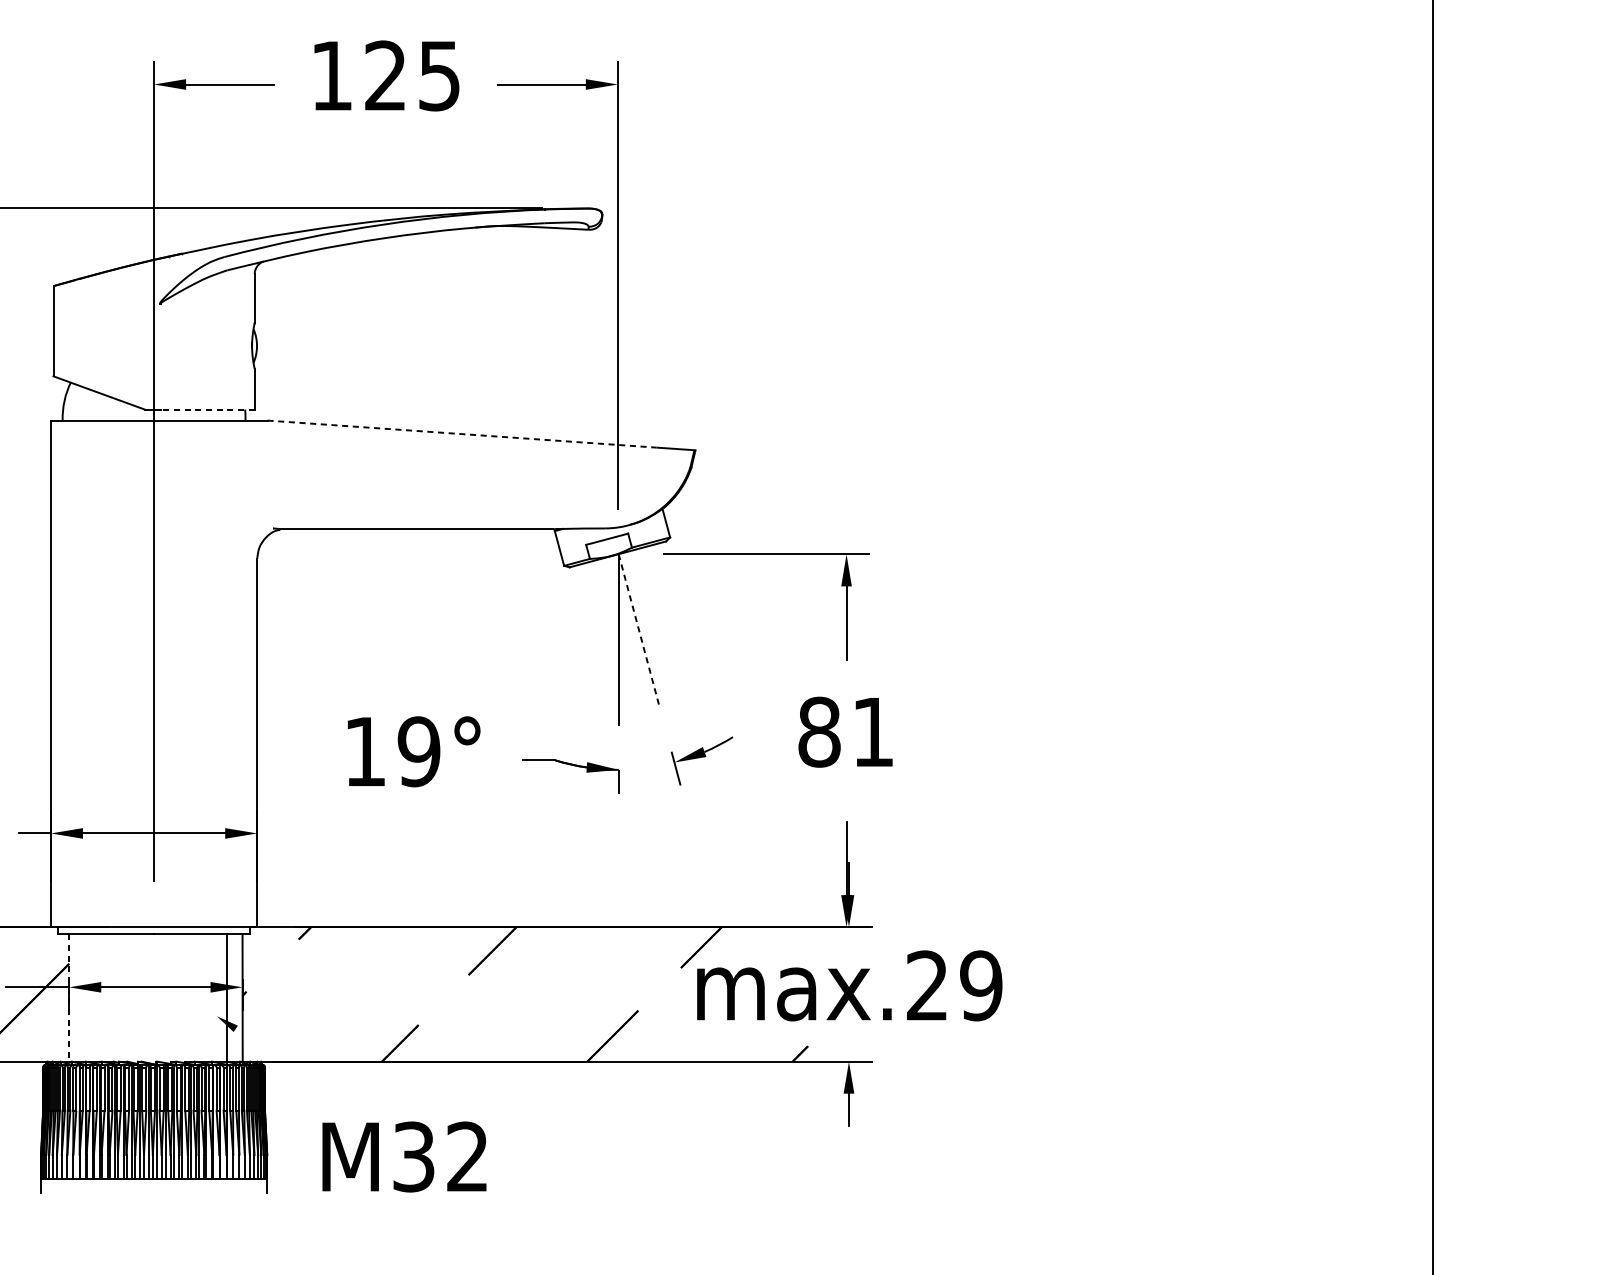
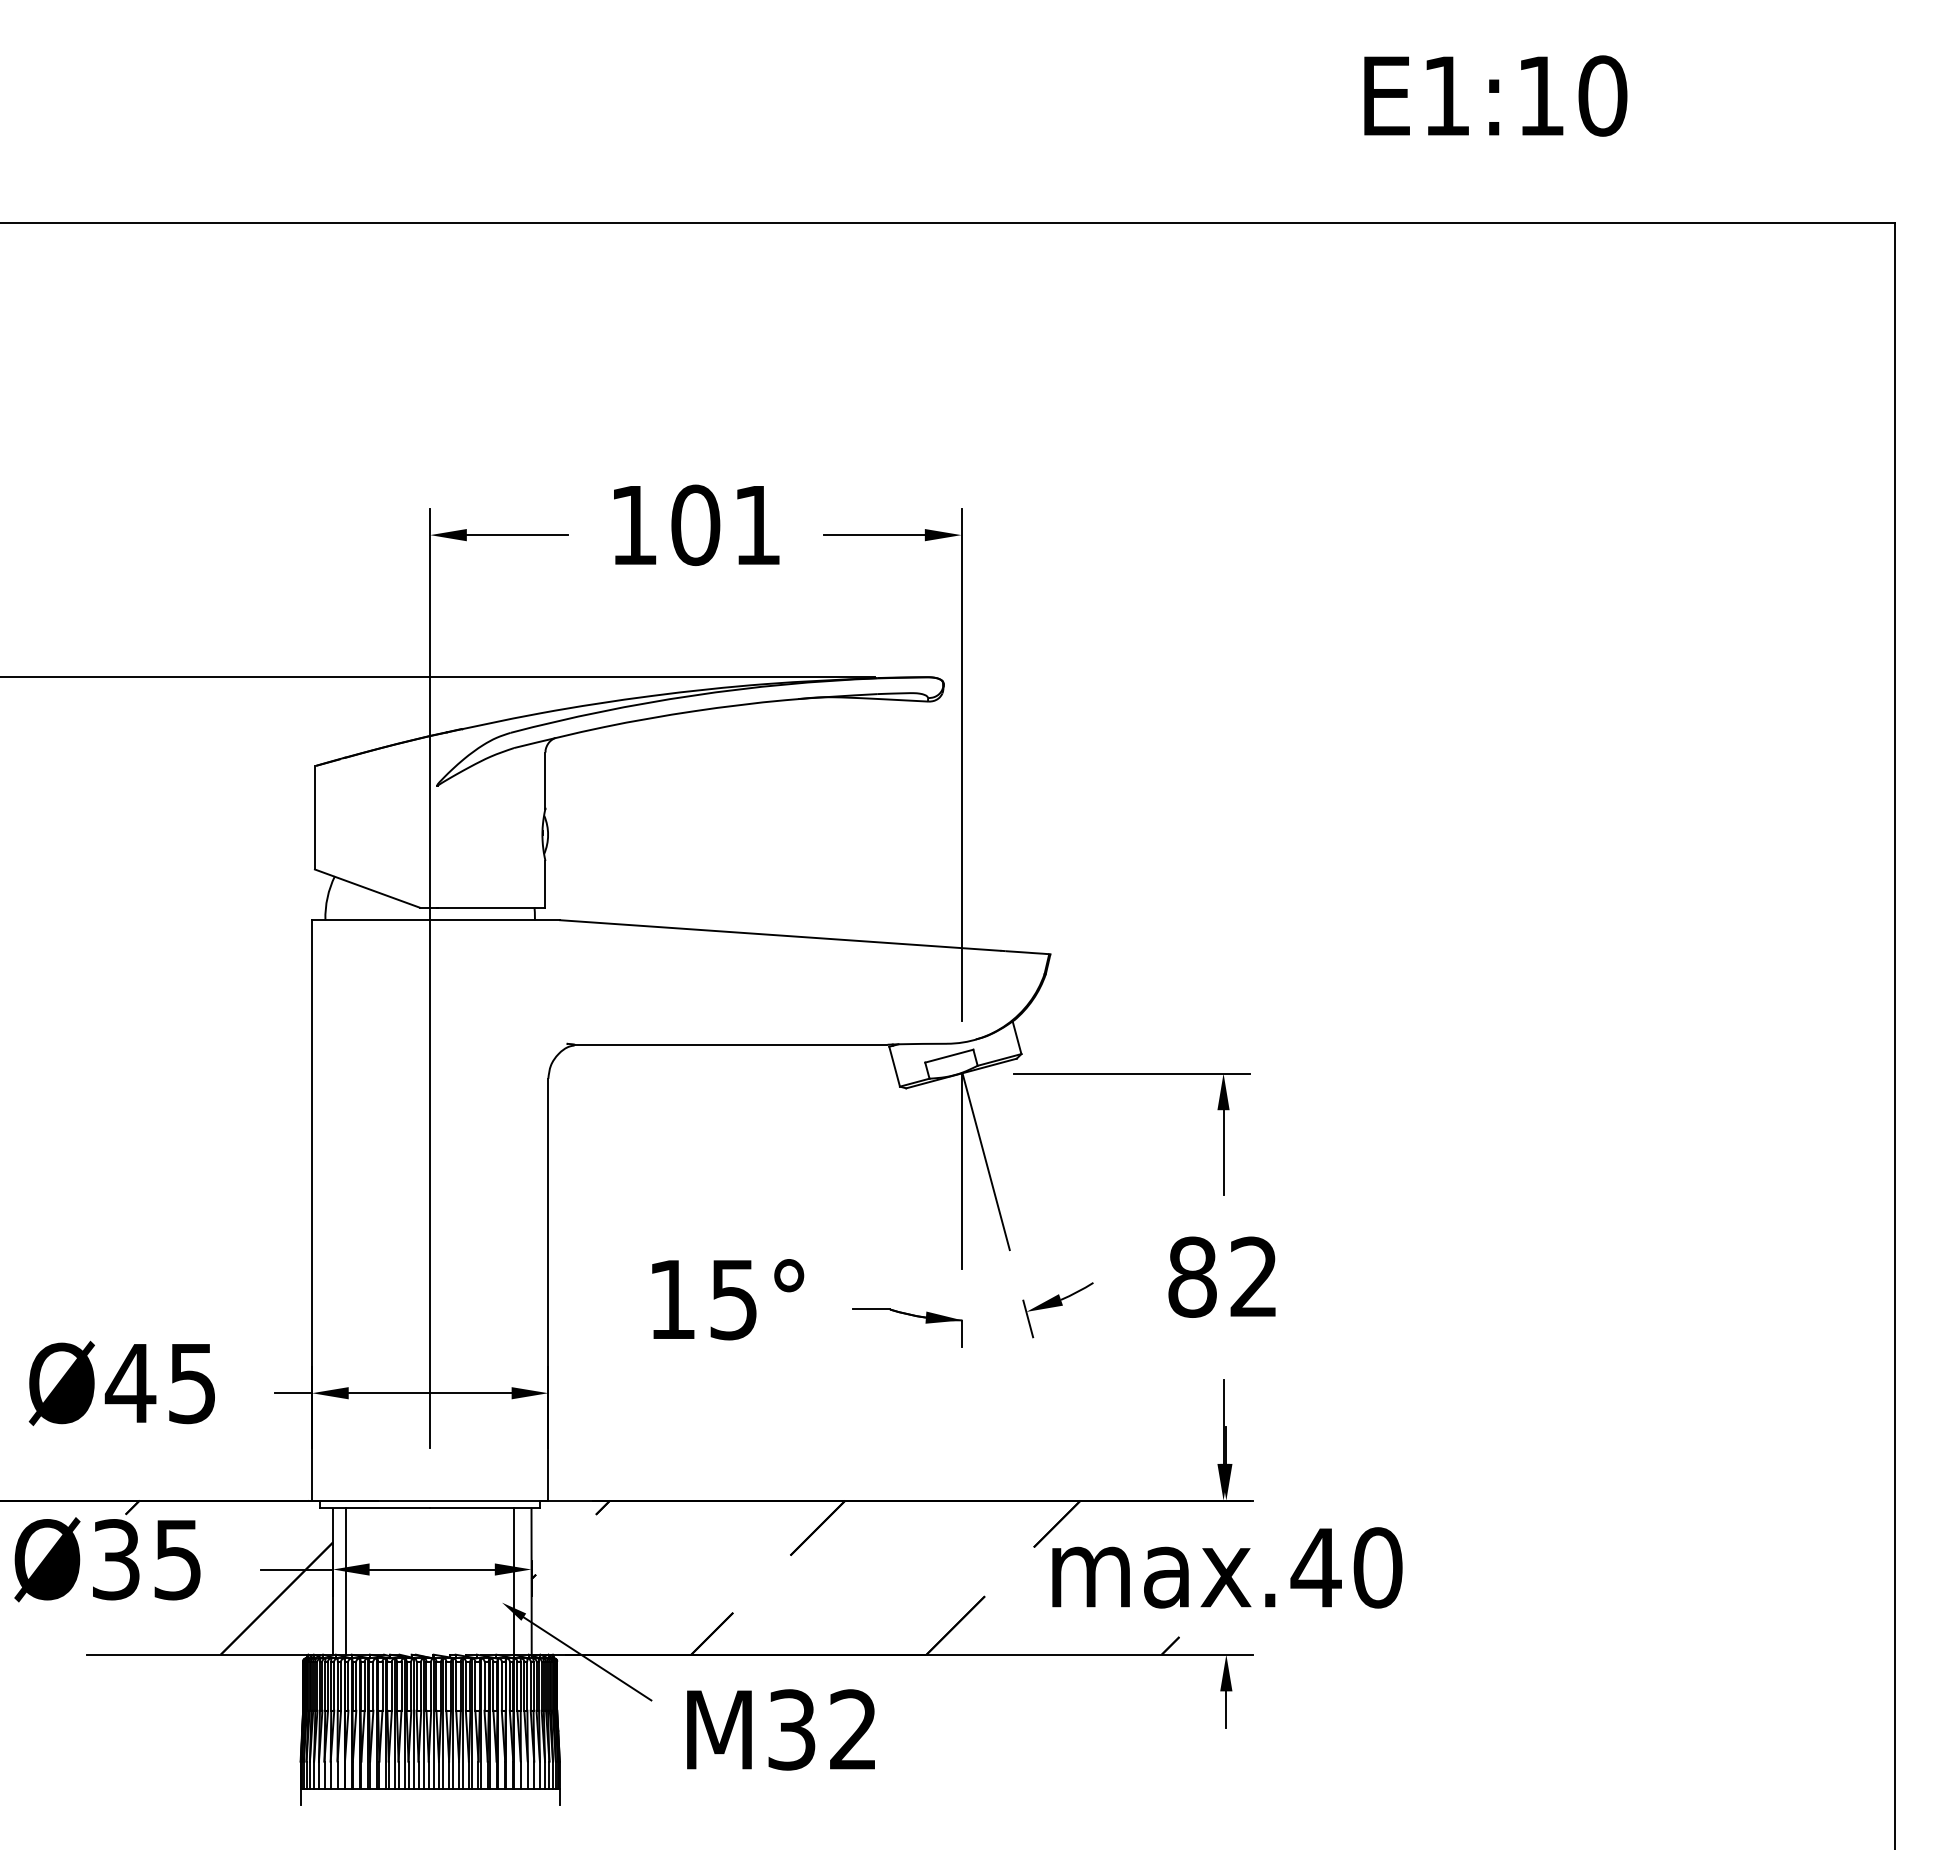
text: (411, 76) -> (725, 525), 125 -> 101
line: (207, 409) -> (491, 907), dashed -> solid
line: (459, 433) -> (780, 935), dashed -> solid
line: (639, 631) -> (986, 1161), dashed -> solid
text: (872, 731) -> (1253, 1276), 81 -> 82
text: (418, 751) -> (733, 1299), 19° -> 15°
text: (953, 985) -> (1346, 1567), max.29 -> max.40
line: (81, 997) -> (346, 1581), added
line: (68, 998) -> (332, 1582), dashed -> solid
line: (290, 1064) -> (586, 1658), added
text: (404, 1156) -> (780, 1729), moved

